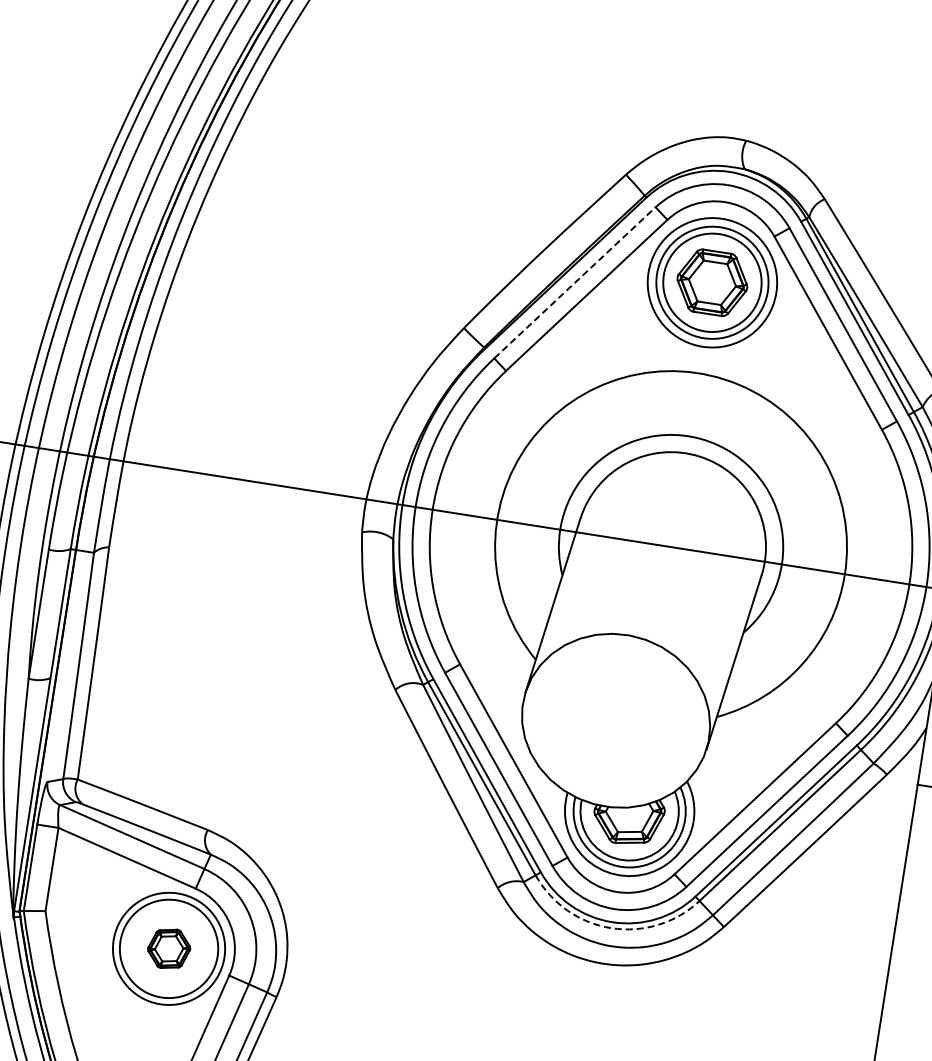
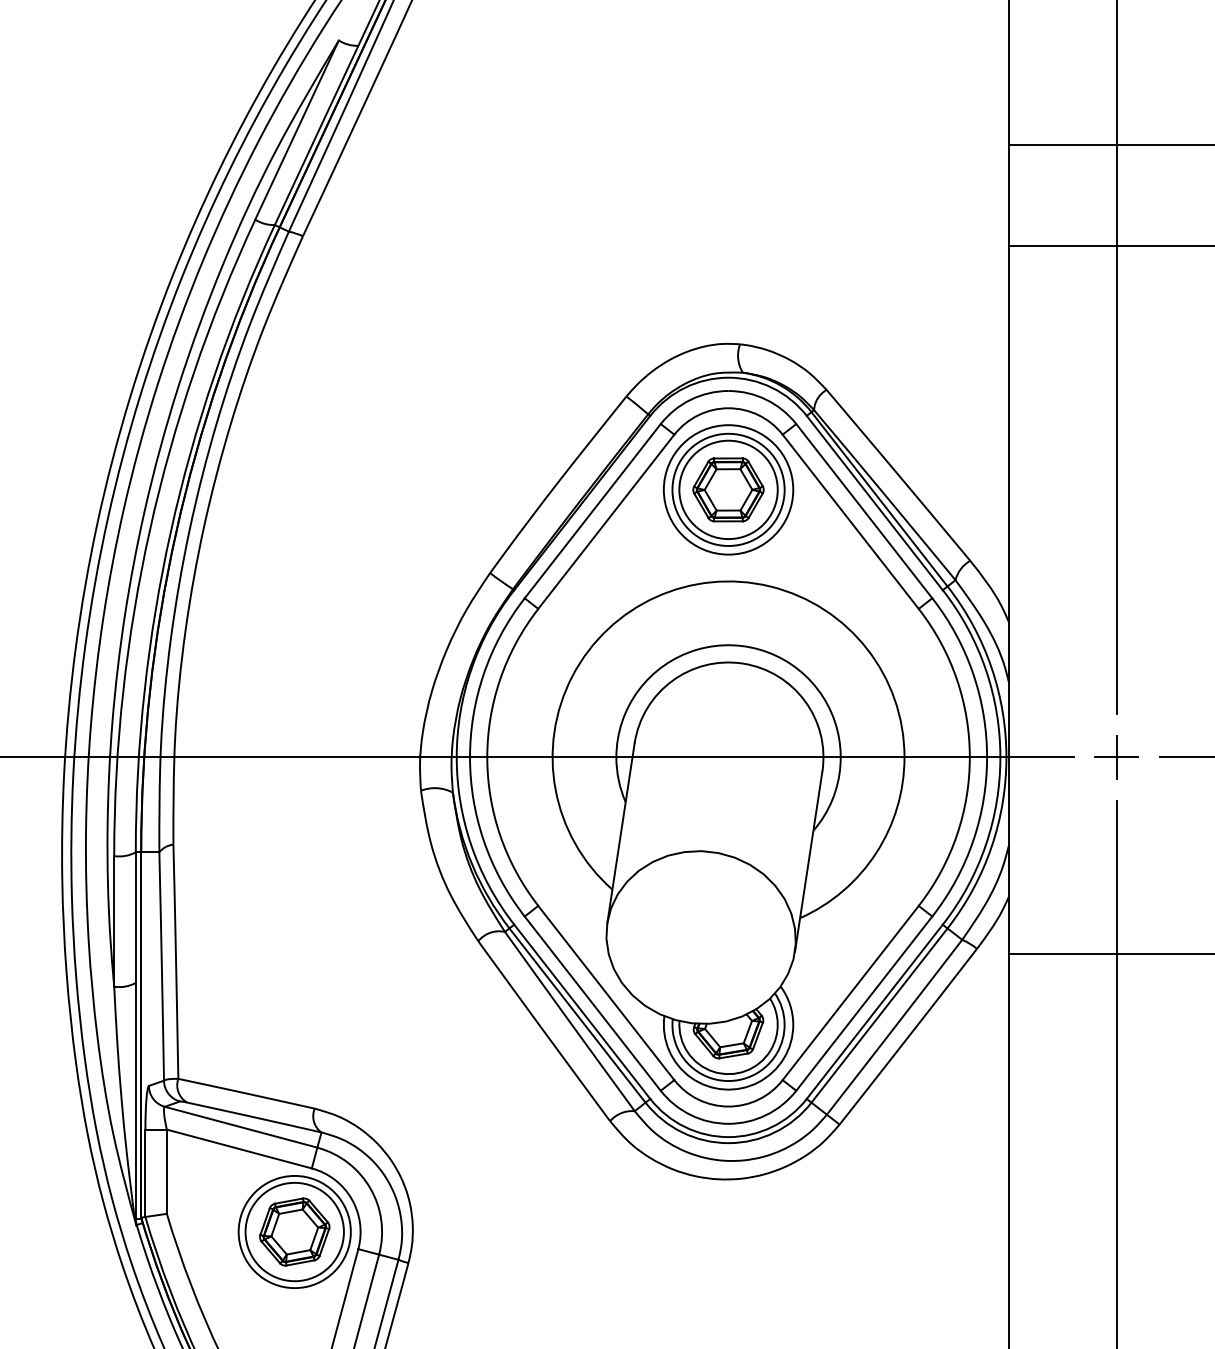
line: (574, 283) -> (592, 511), dashed -> solid
arc: (611, 928) -> (728, 1143), dashed -> solid
part: (168, 948) -> (294, 1231), size x1.67

